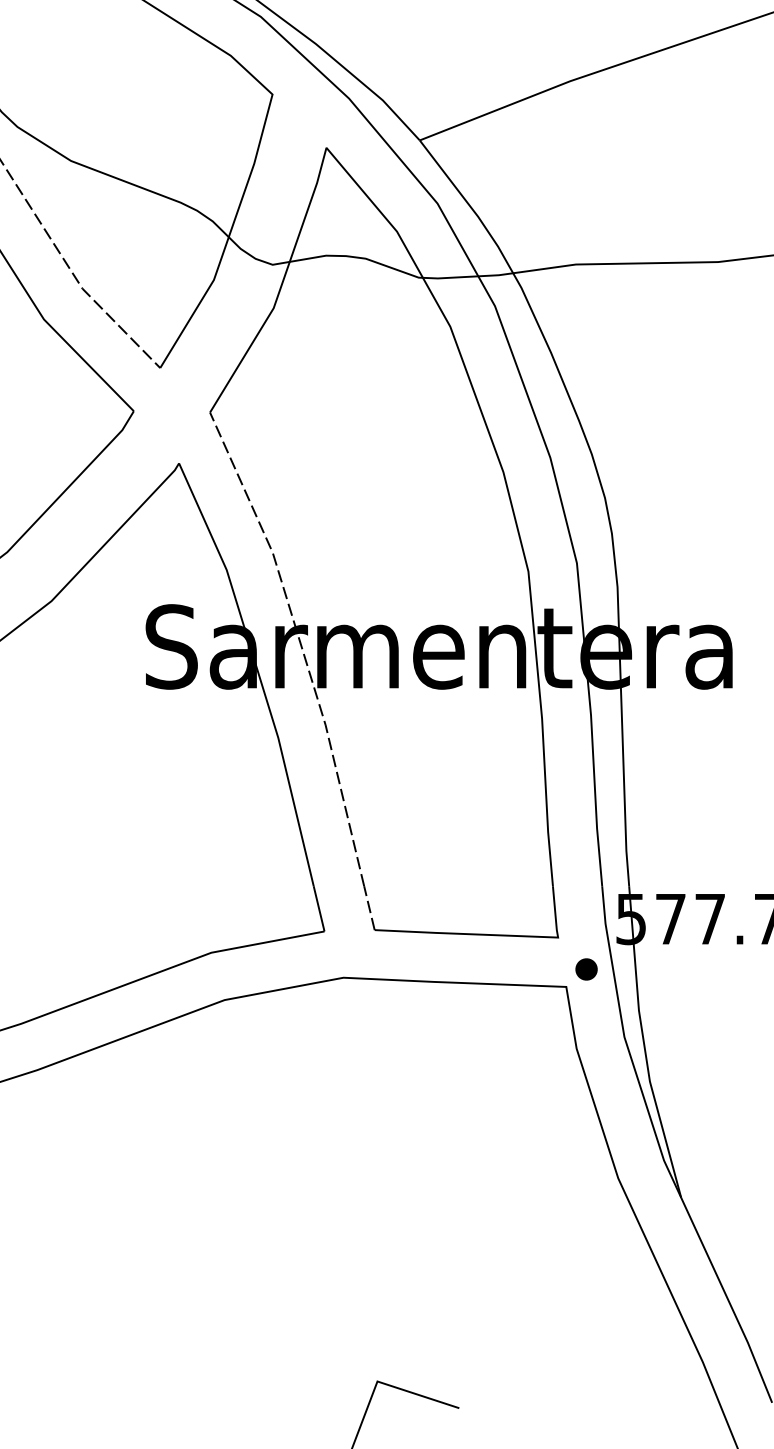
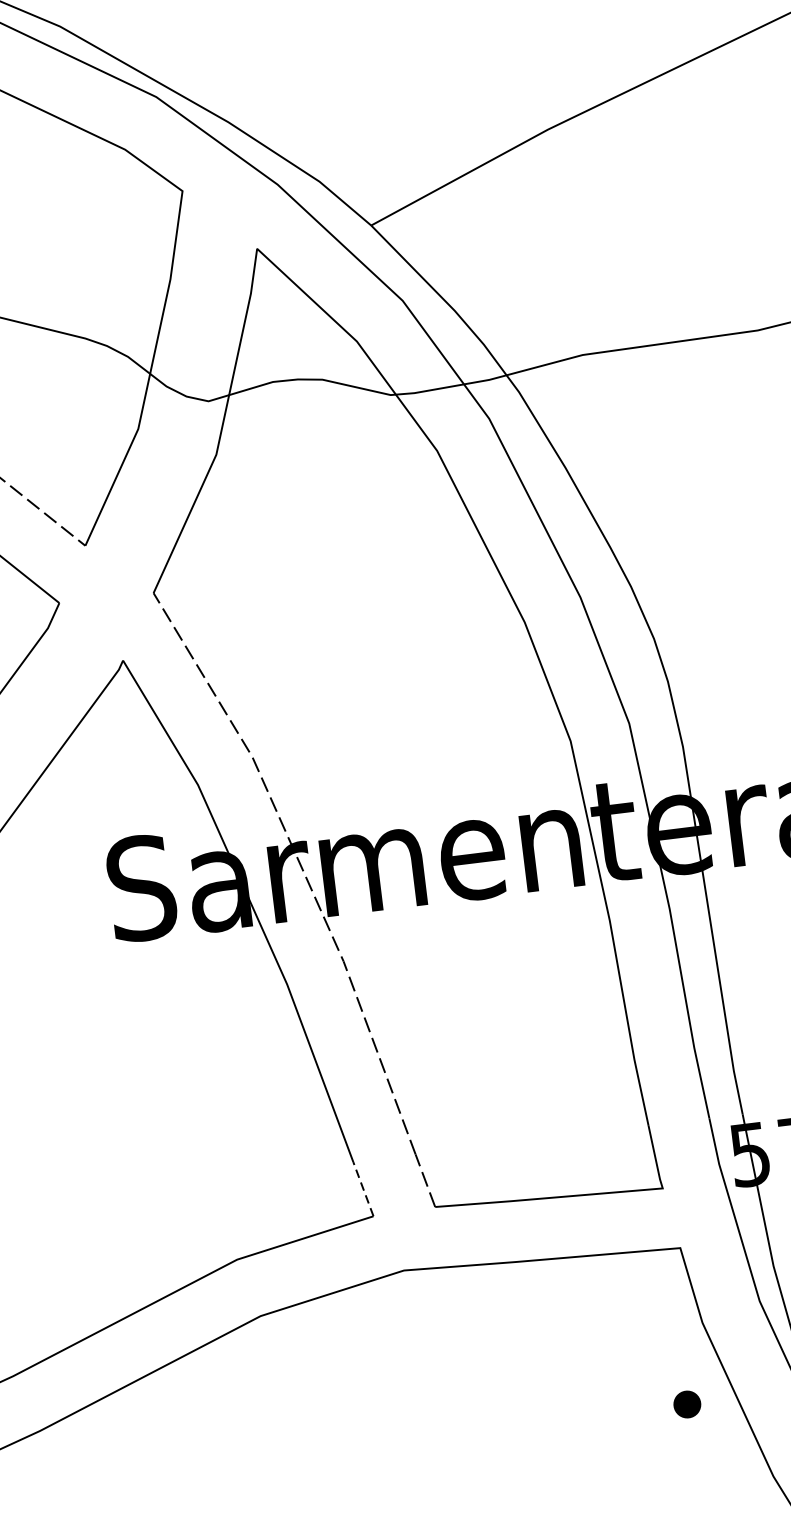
line: (319, 908) -> (363, 1188), solid -> dashed
part: (586, 969) -> (687, 1404), moved

